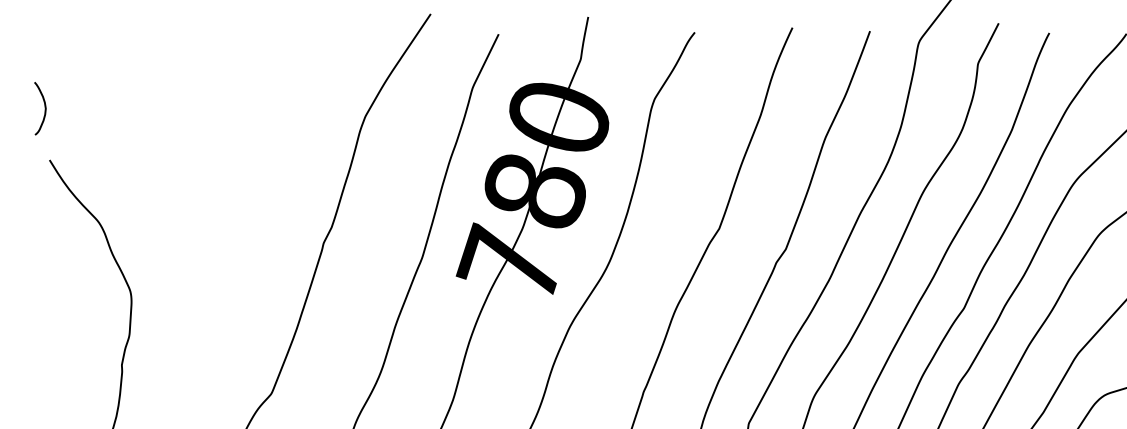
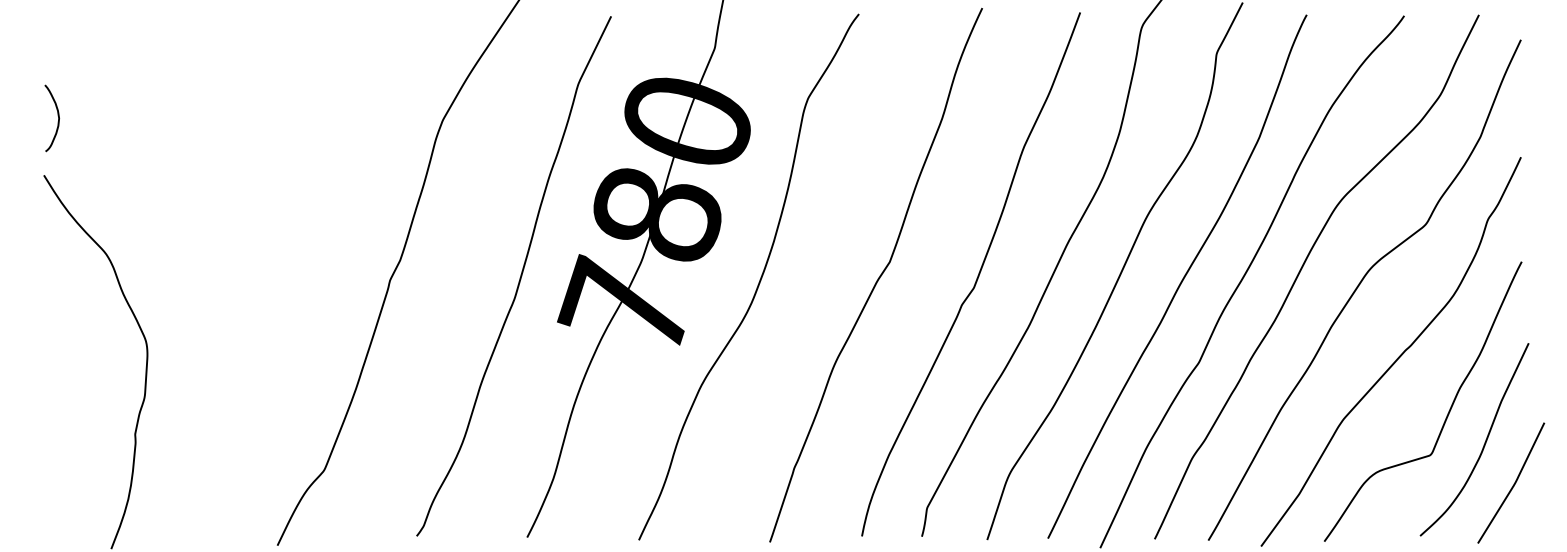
curve: (44, 106) -> (57, 115), moved

